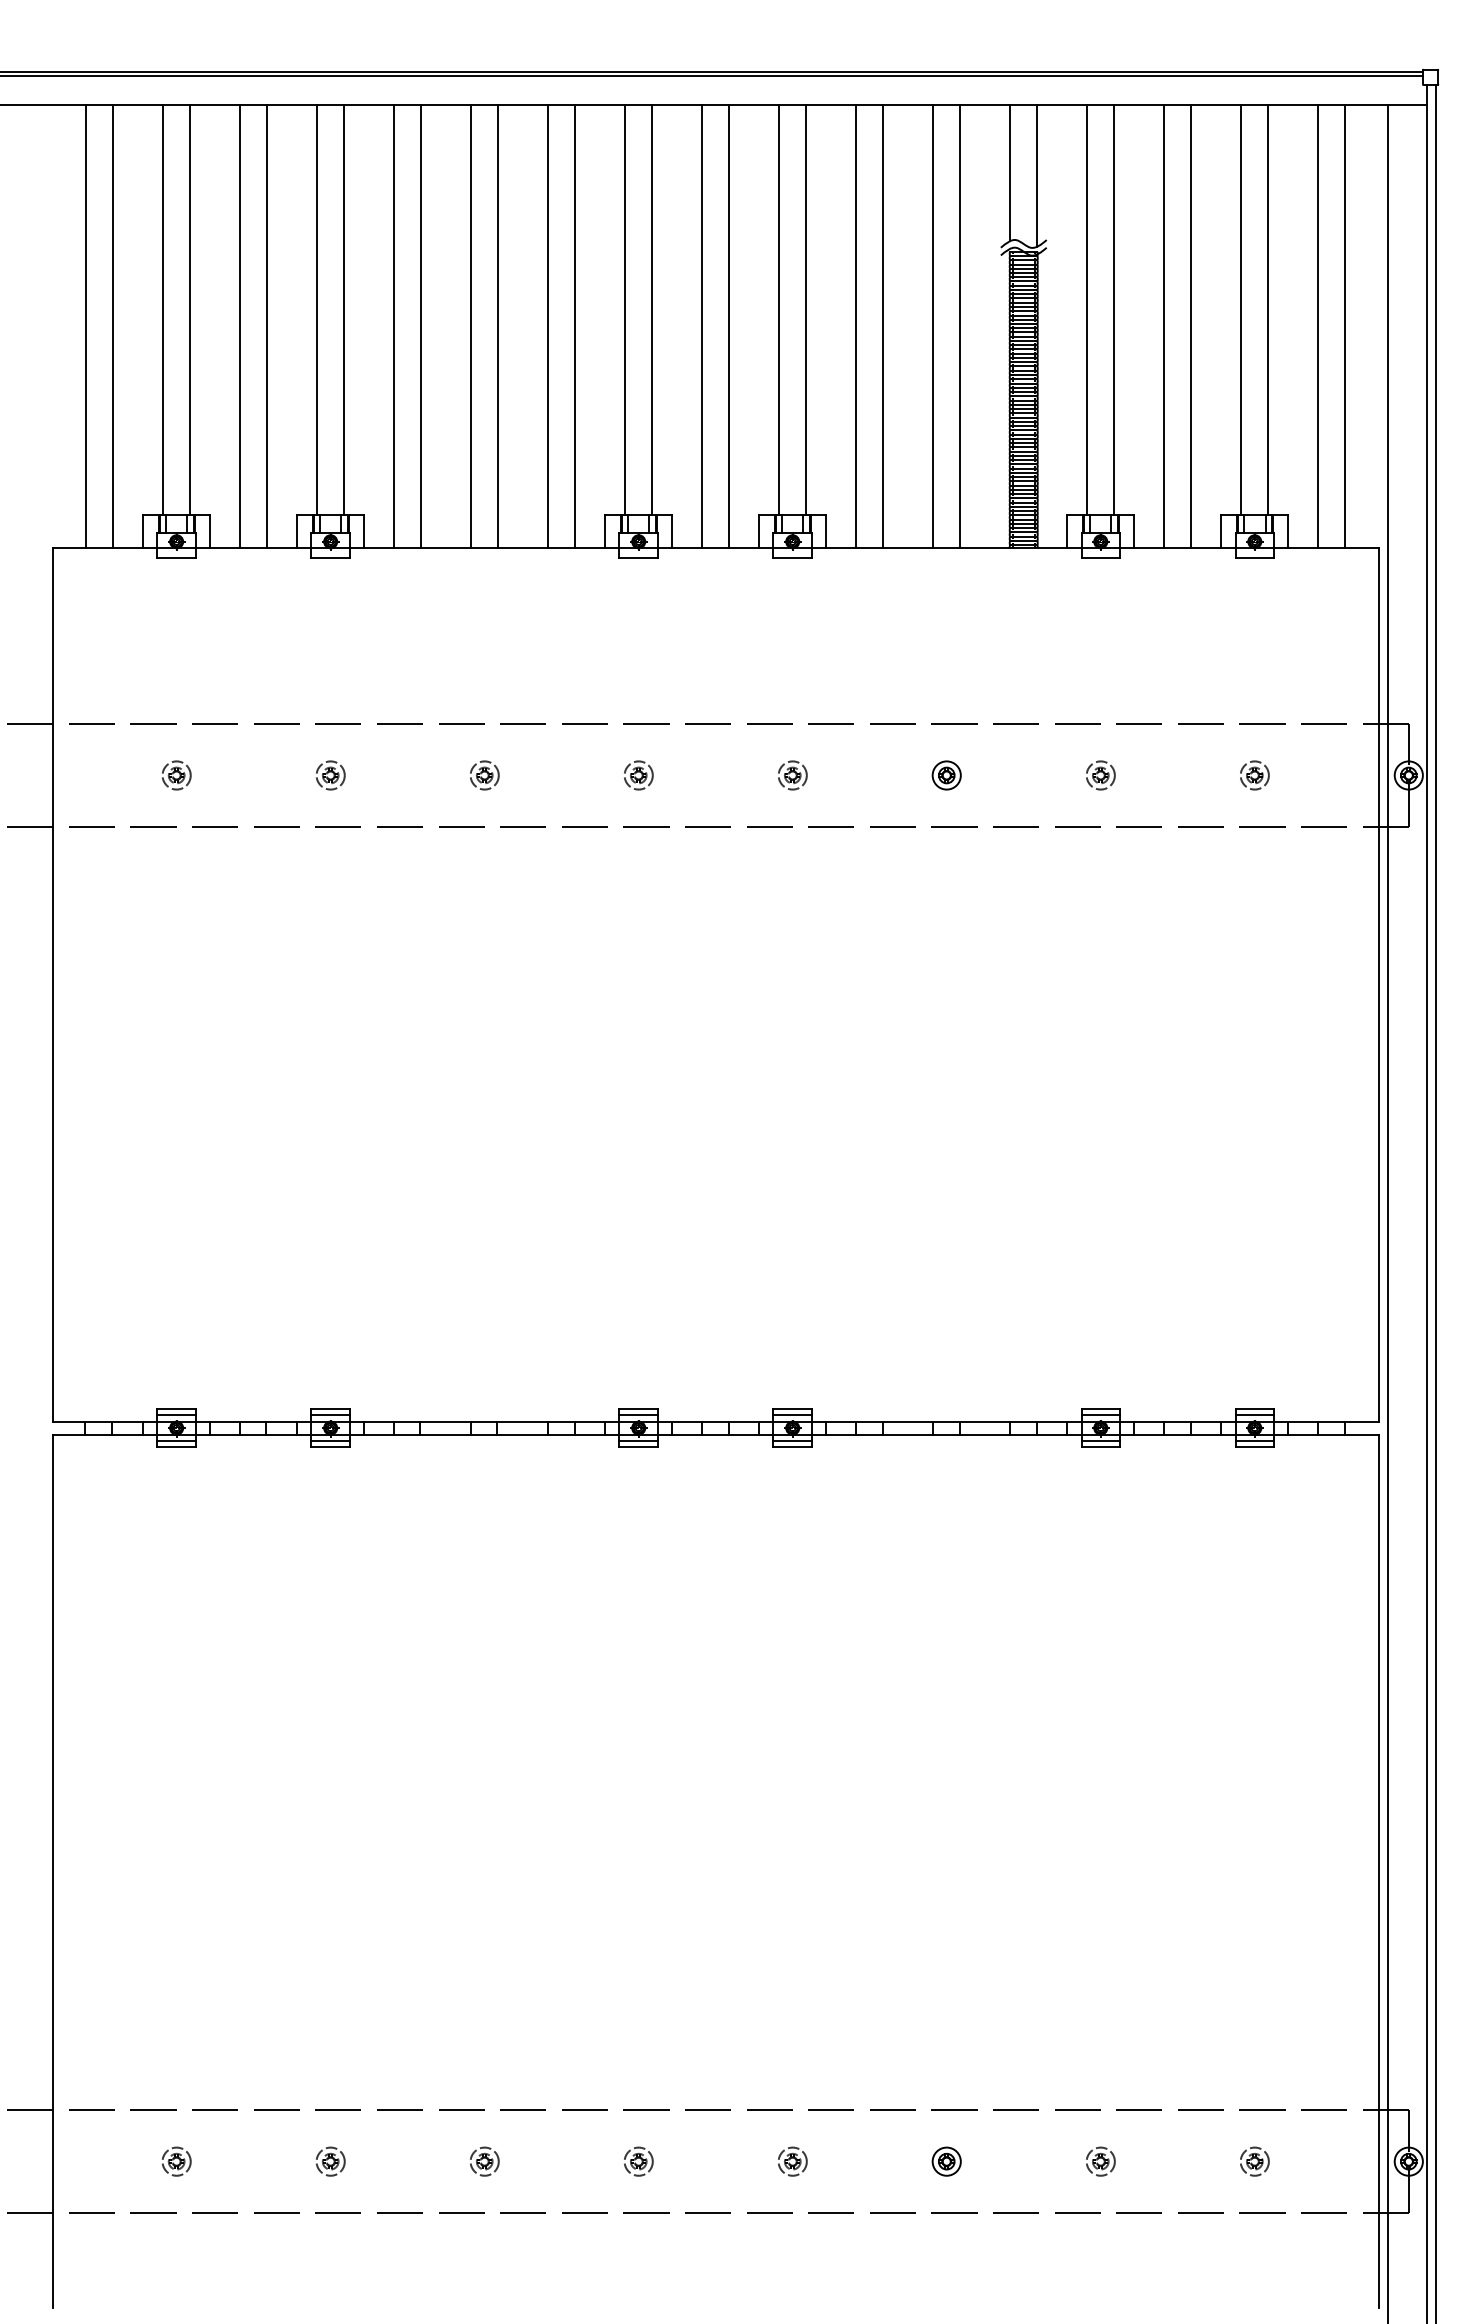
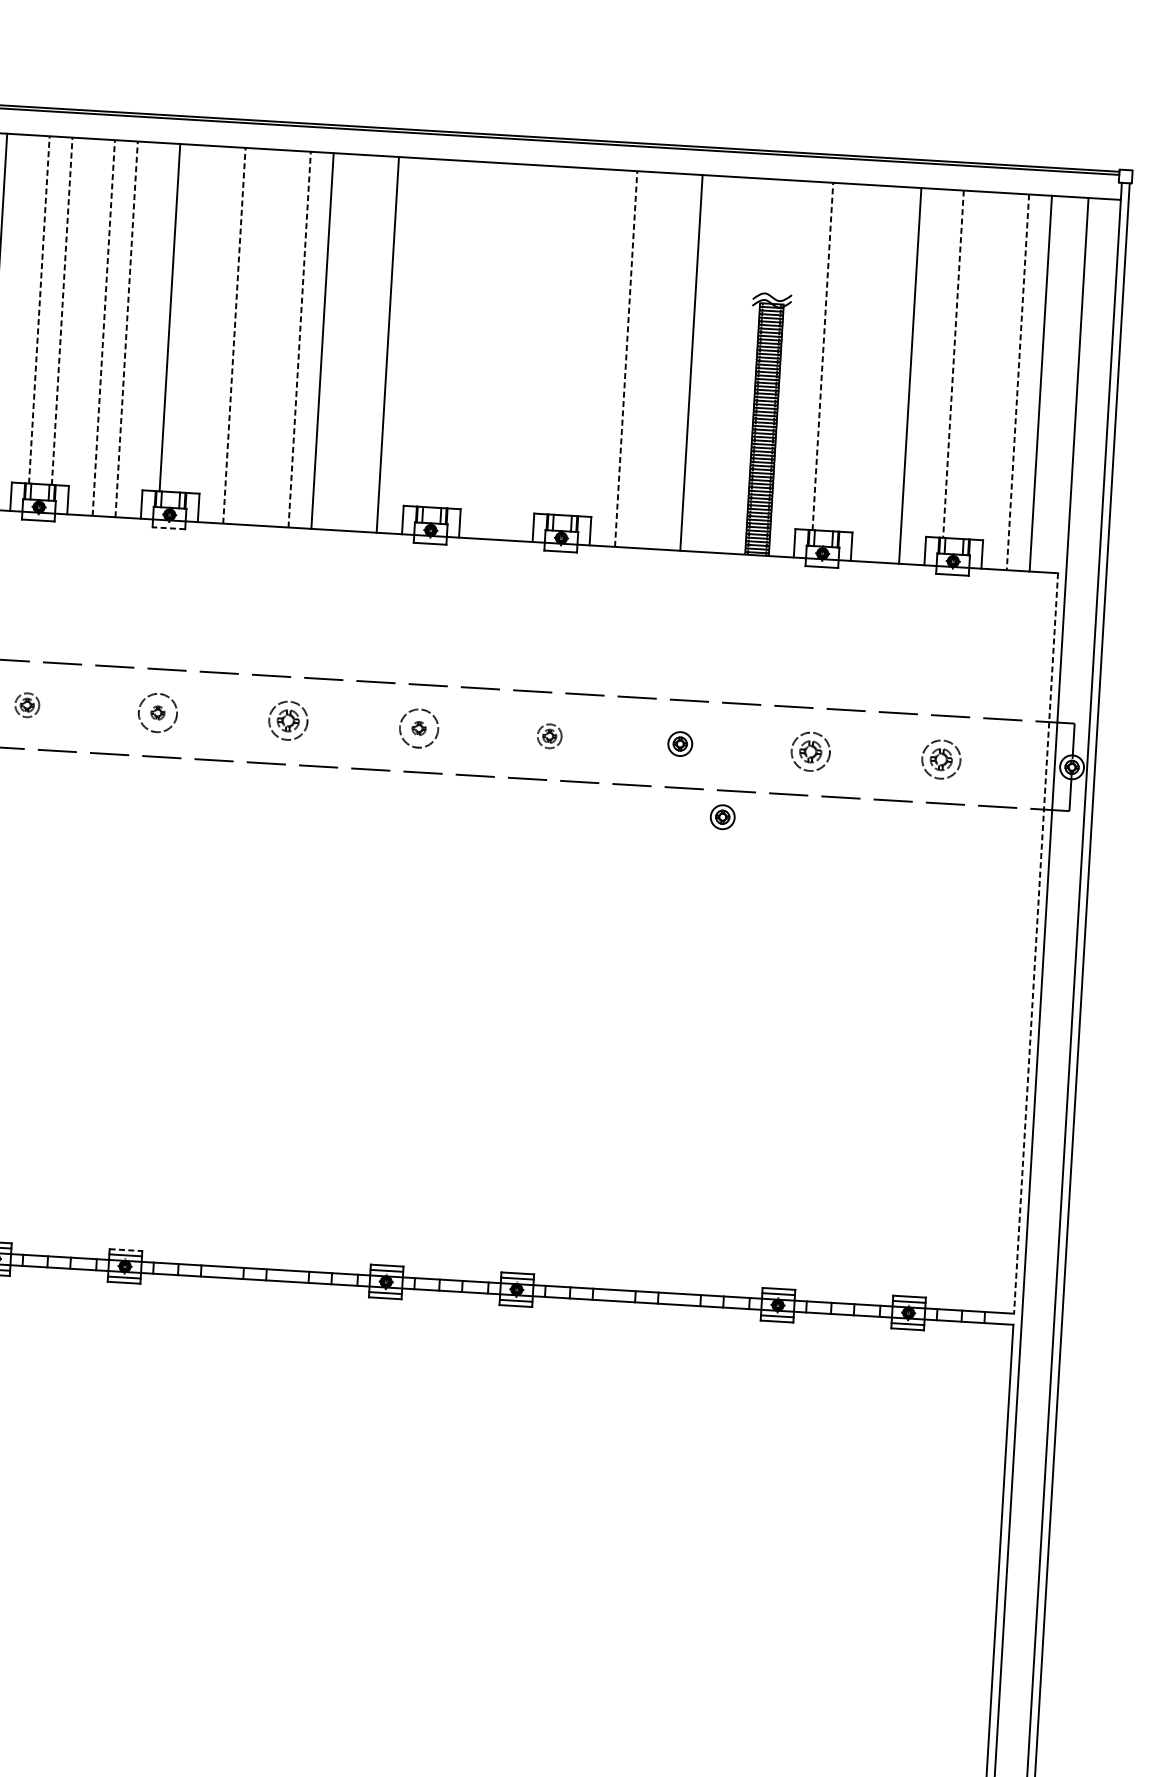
line: (1010, 173) -> (764, 236), removed
line: (1037, 175) -> (787, 239), removed
line: (344, 309) -> (193, 318), removed
line: (625, 309) -> (431, 332), removed
line: (652, 309) -> (454, 334), removed
line: (779, 309) -> (561, 340), removed
line: (806, 309) -> (584, 341), removed
line: (1114, 309) -> (845, 357), removed
line: (1268, 309) -> (976, 365), removed
line: (163, 310) -> (39, 310), solid -> dashed
line: (190, 310) -> (62, 311), solid -> dashed
line: (1087, 310) -> (823, 356), solid -> dashed
line: (1241, 310) -> (953, 364), solid -> dashed
line: (240, 326) -> (104, 327), solid -> dashed
line: (267, 326) -> (126, 329), solid -> dashed
line: (394, 326) -> (234, 335), solid -> dashed
line: (421, 326) -> (257, 336), removed
line: (471, 326) -> (299, 339), solid -> dashed
line: (548, 326) -> (365, 343), removed
line: (702, 326) -> (495, 351), removed
line: (729, 326) -> (518, 352), removed
line: (856, 326) -> (626, 358), solid -> dashed
line: (883, 326) -> (649, 360), removed
line: (960, 326) -> (714, 364), removed
line: (1164, 326) -> (887, 374), removed
line: (1318, 326) -> (1018, 382), solid -> dashed
line: (330, 557) -> (168, 528), solid -> dashed
circle: (330, 775) -> (157, 713), size x1.6
part: (484, 775) -> (288, 720), size x1.6
circle: (638, 775) -> (418, 728), size x1.6
part: (1100, 775) -> (810, 751), size x1.6
part: (1254, 775) -> (941, 759), size x1.6
part: (1001, 858) -> (722, 817), added
line: (1378, 984) -> (1035, 943), solid -> dashed
line: (331, 1408) -> (126, 1249), solid -> dashed

